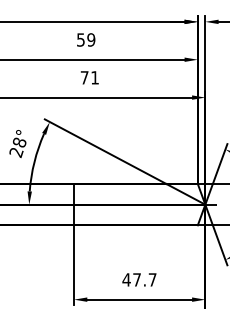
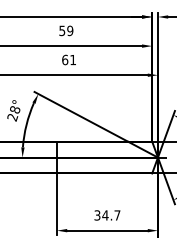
text: (85, 77) -> (65, 59), 71 -> 61
text: (131, 279) -> (101, 215), 47.7 -> 34.7

